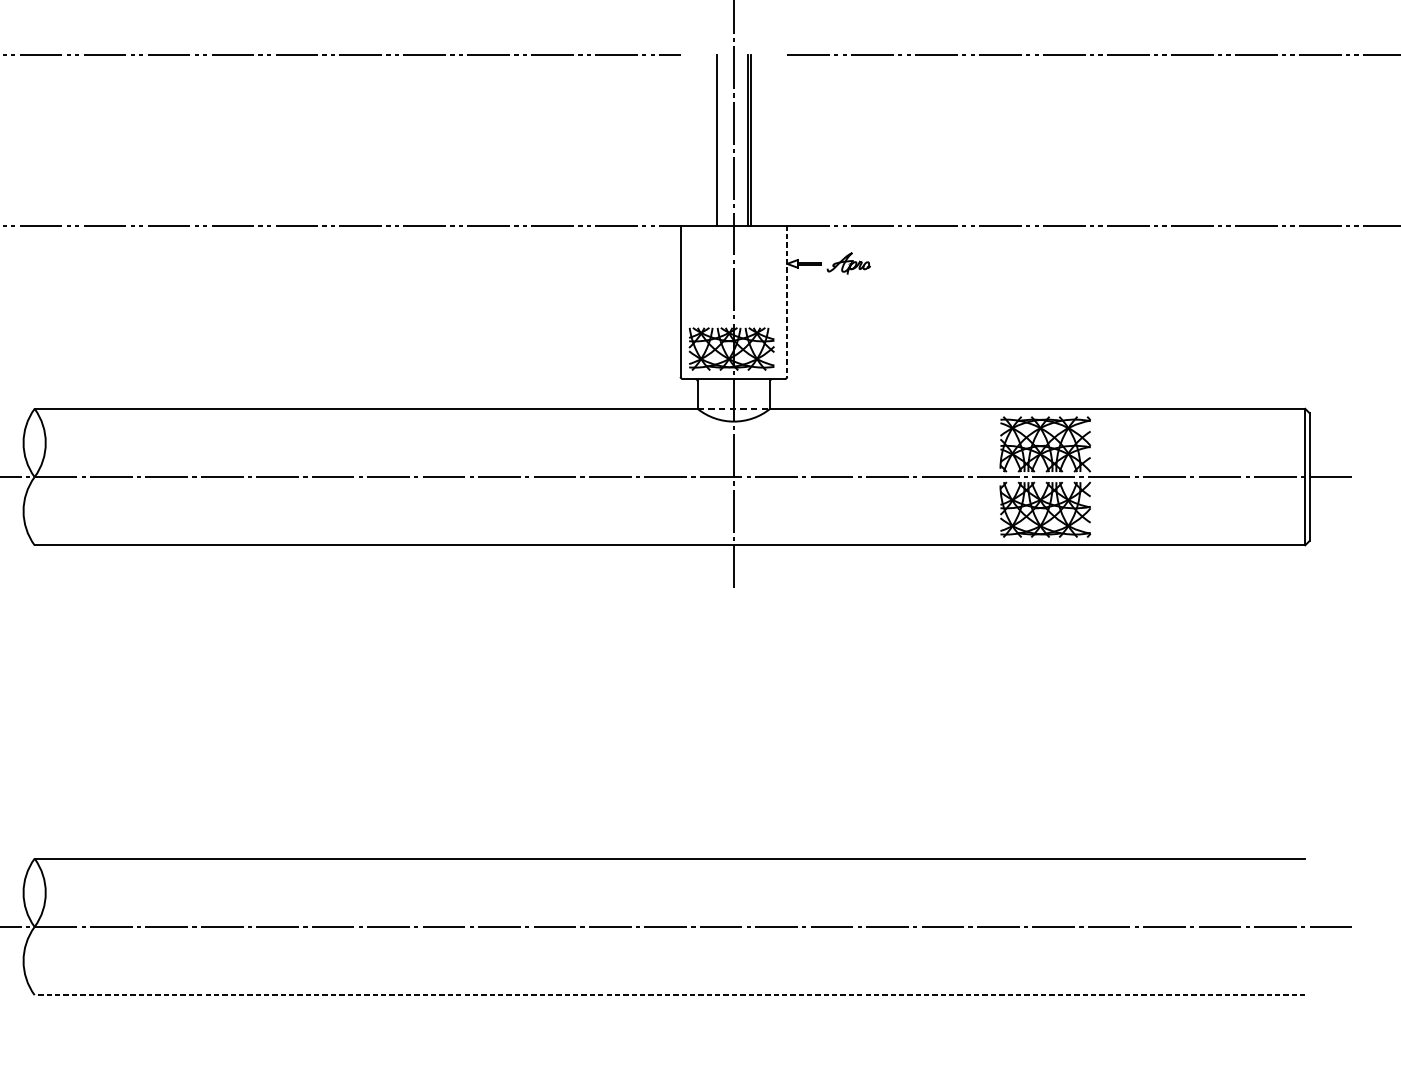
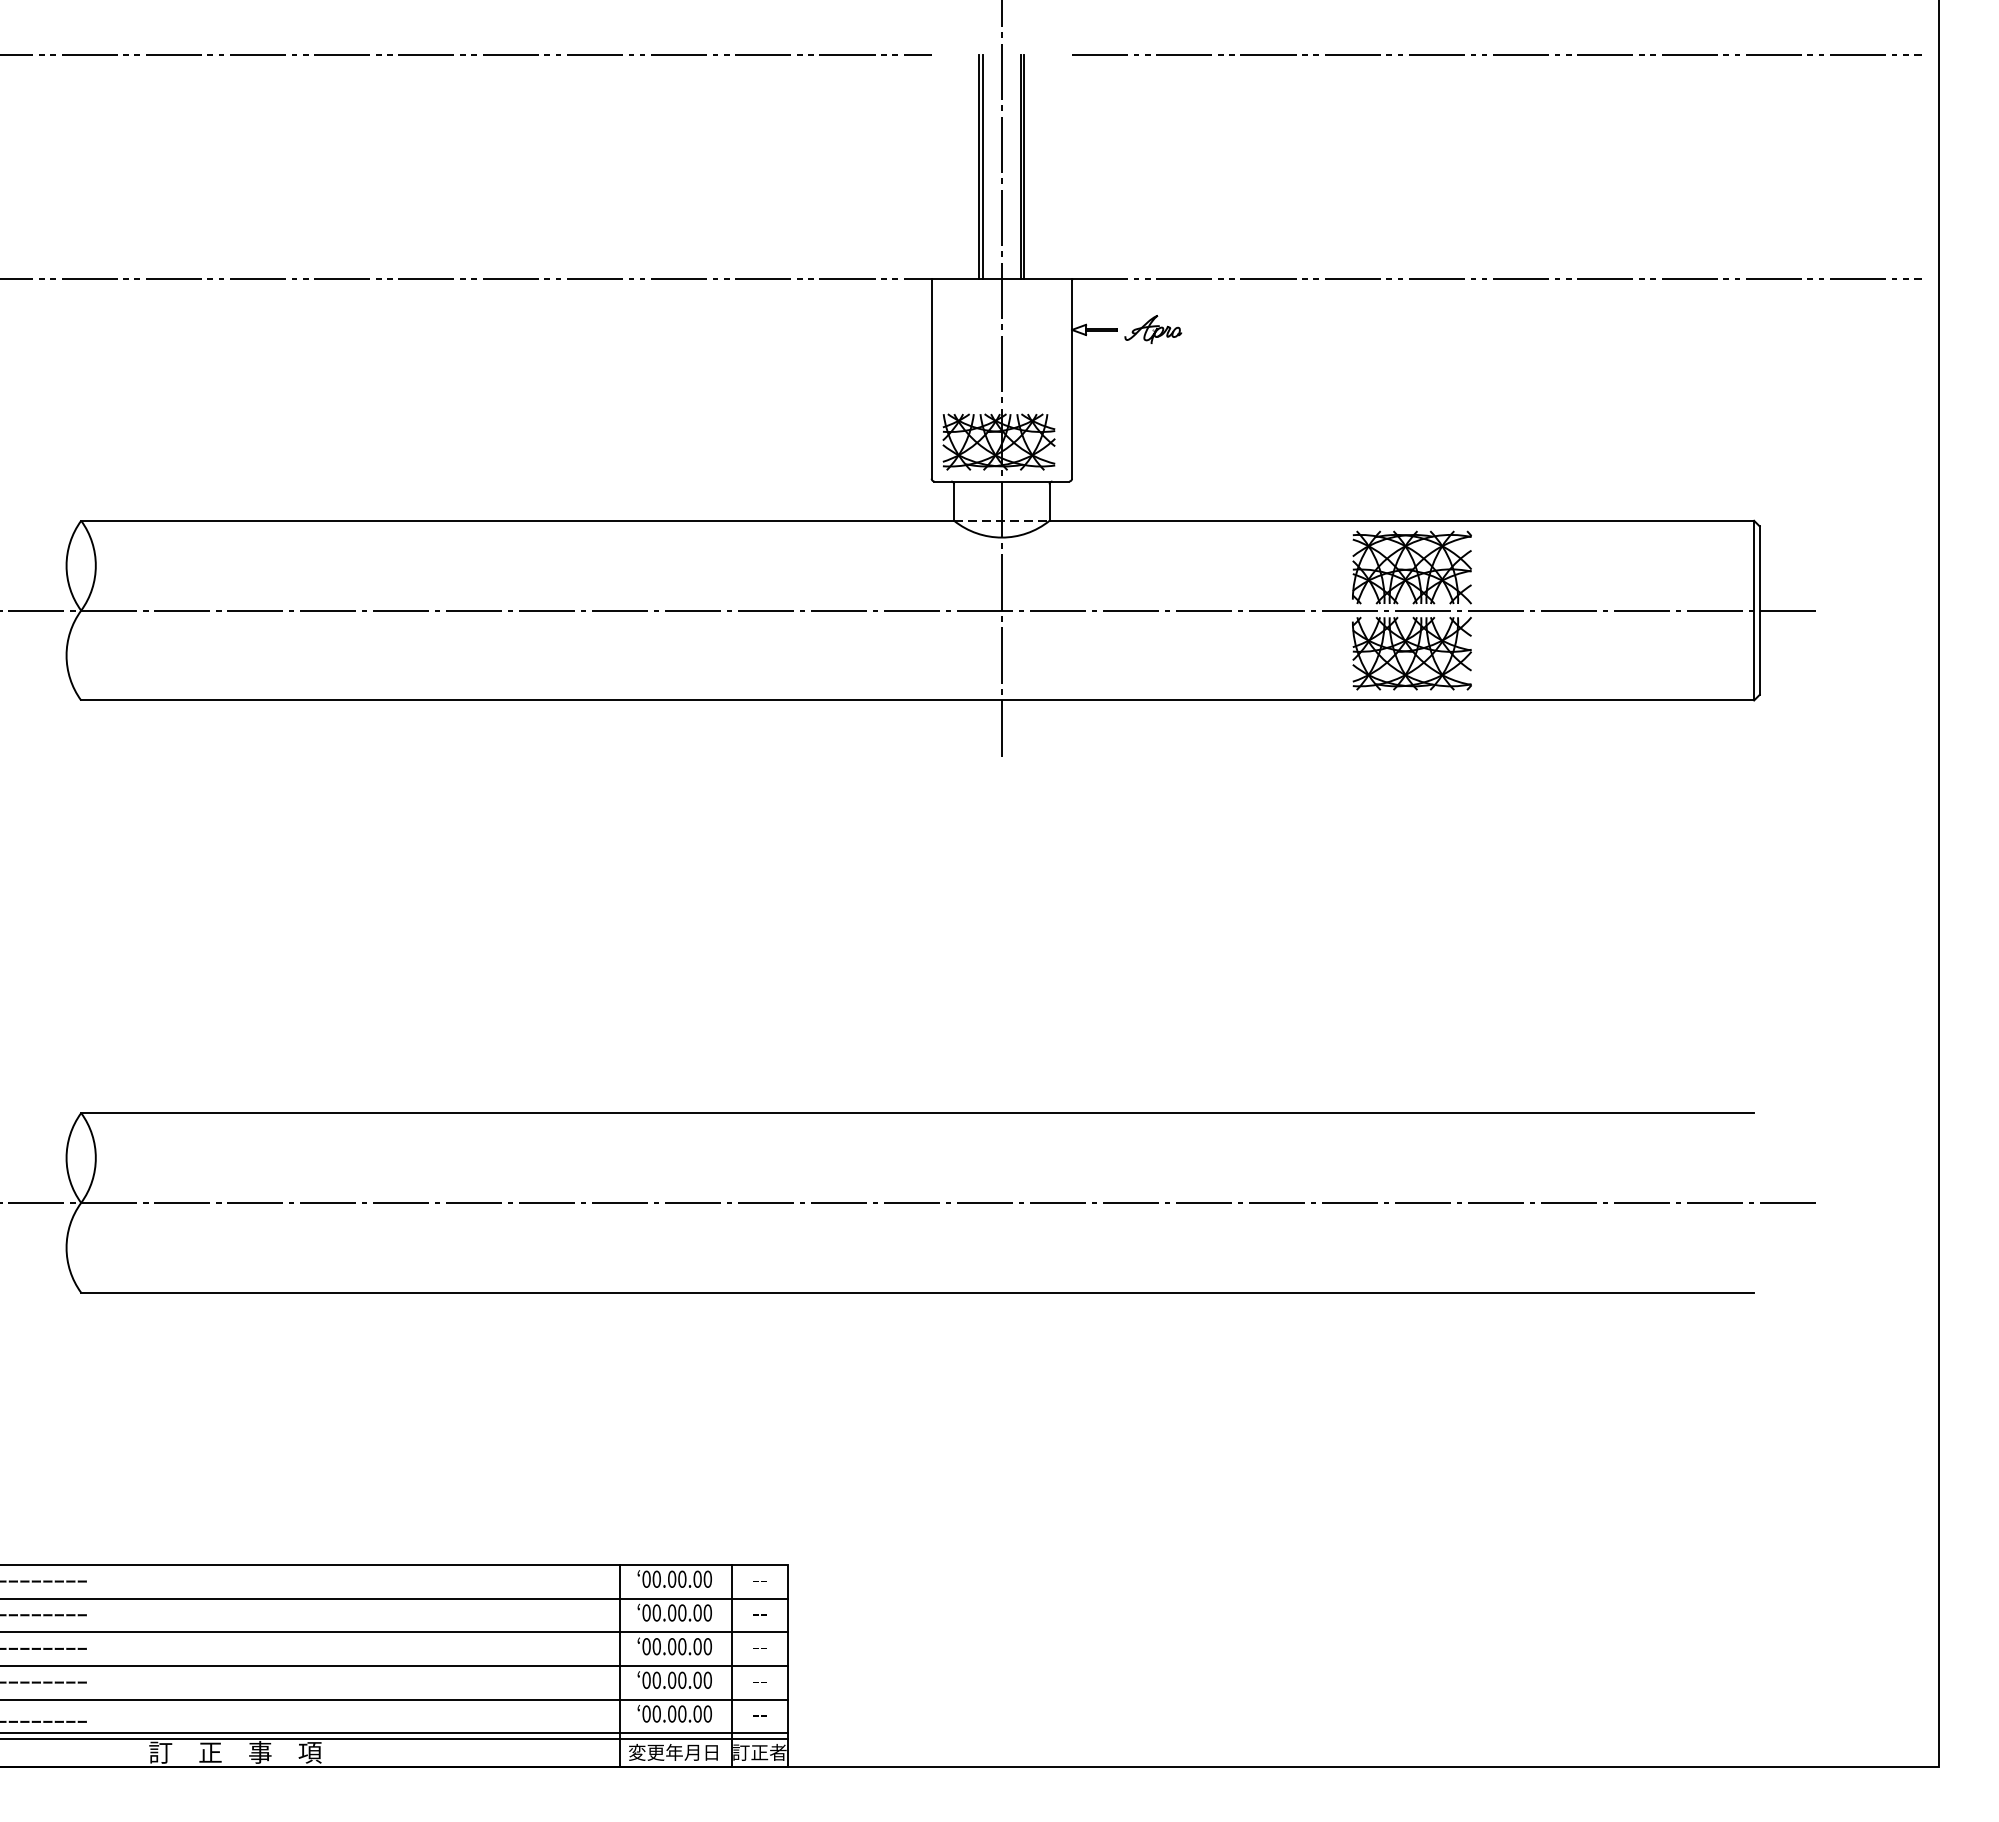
line: (719, 139) -> (982, 166), added
line: (787, 301) -> (1072, 379), dashed -> solid
line: (669, 994) -> (917, 1292), dashed -> solid

